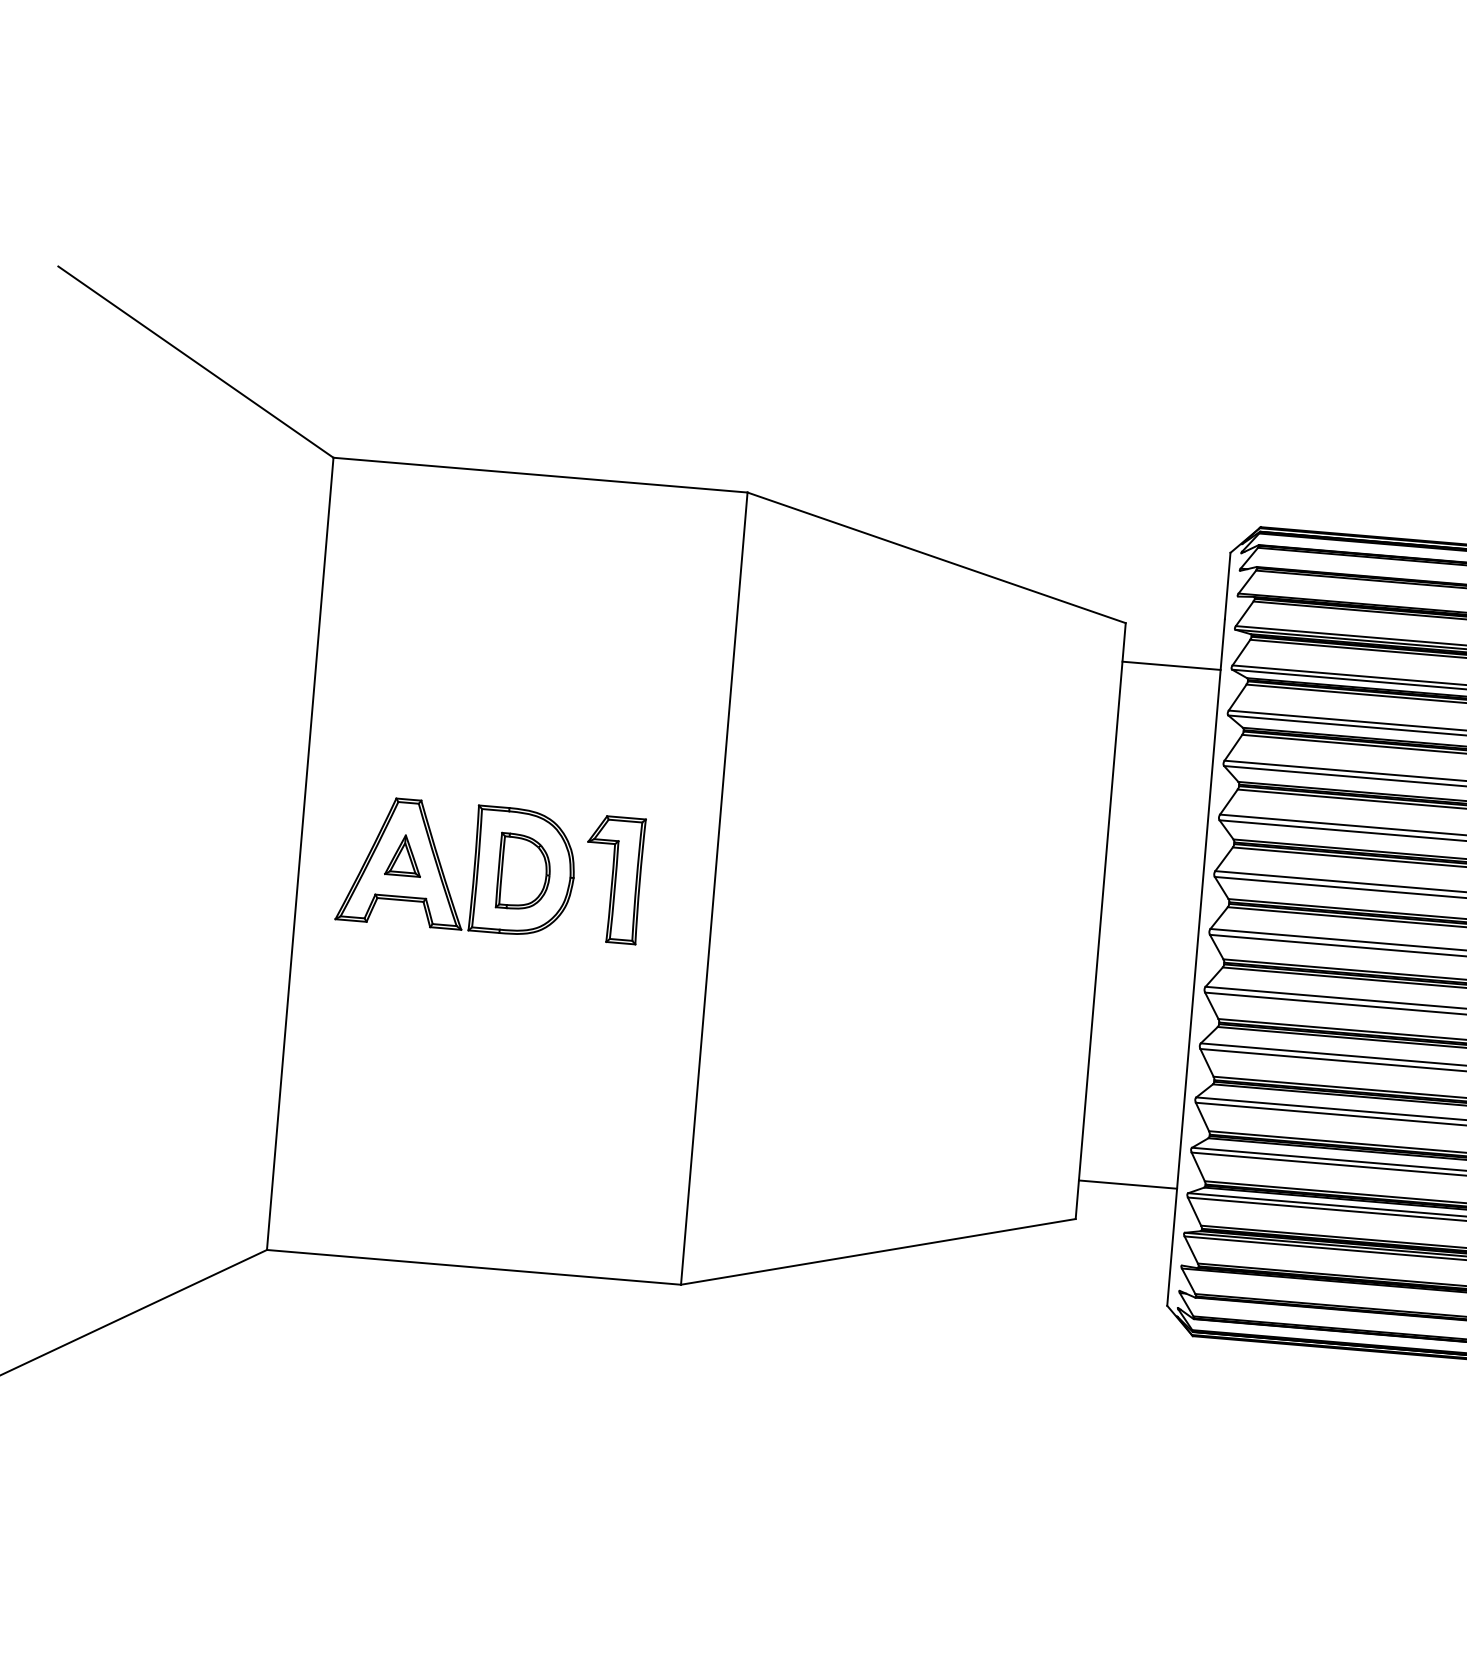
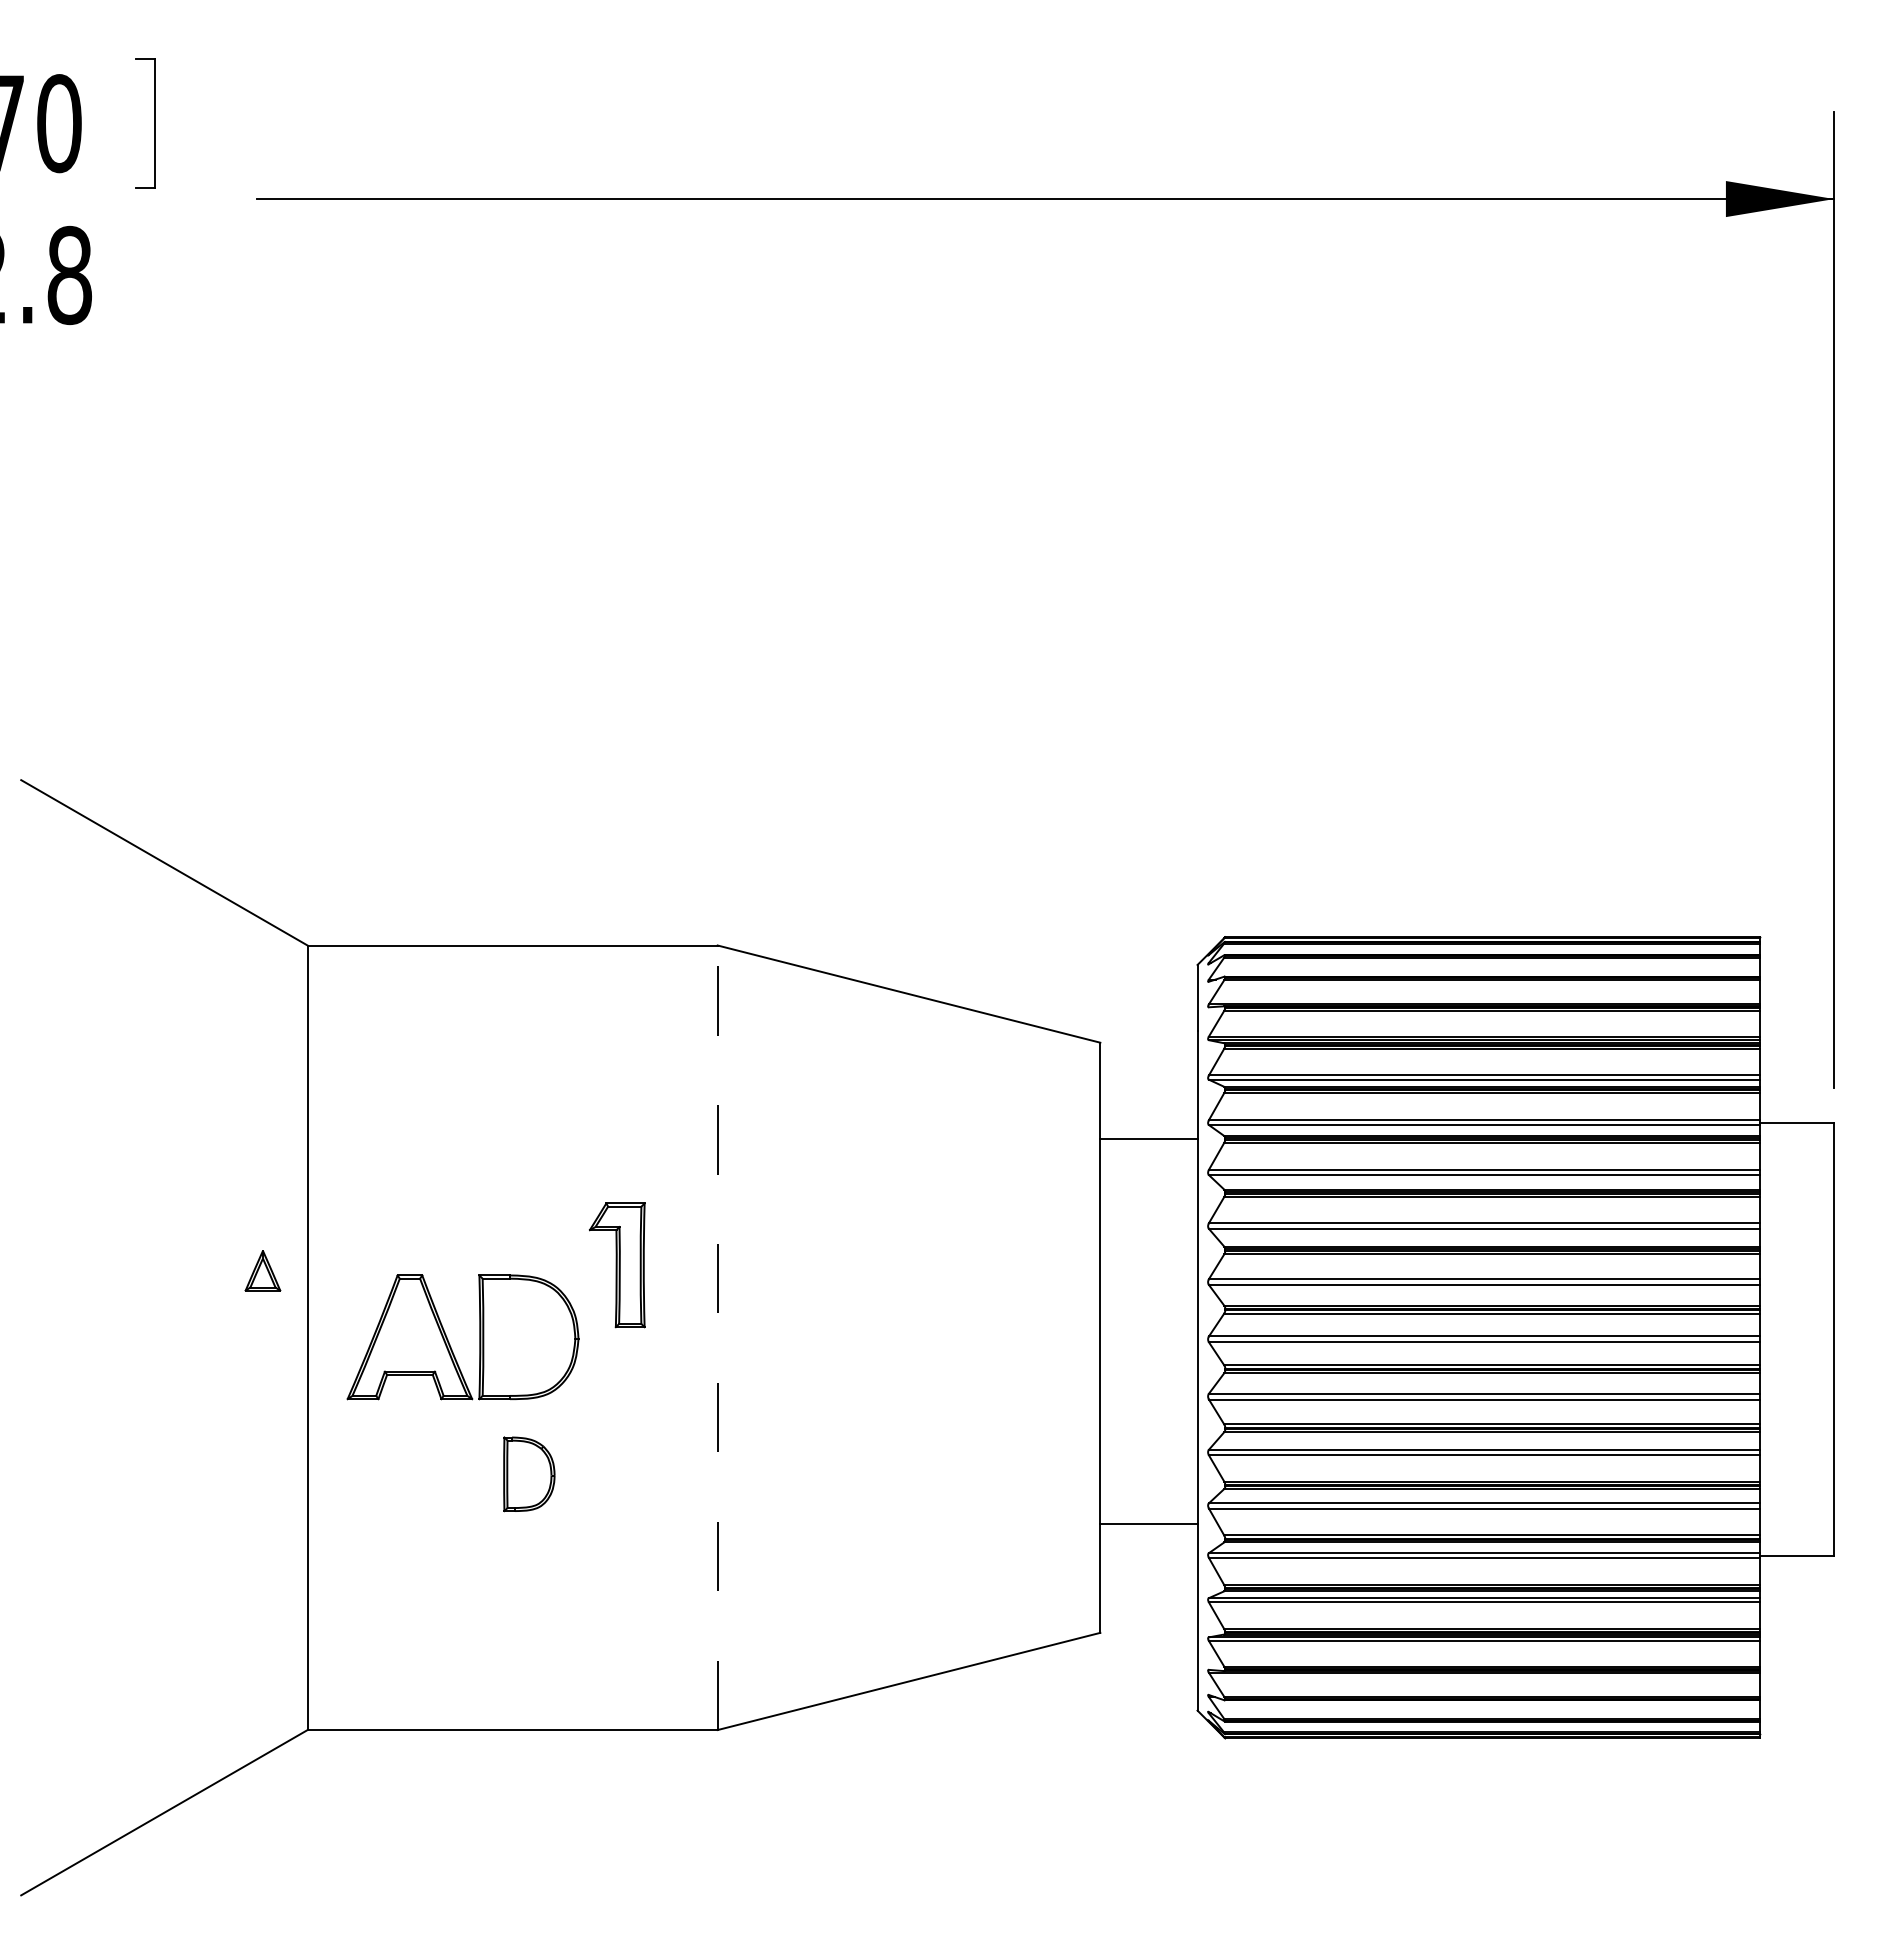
line: (1171, 665) -> (1148, 1138), moved
part: (403, 855) -> (262, 1270), moved
part: (524, 872) -> (529, 1474), moved
part: (613, 879) -> (617, 1265), moved
line: (714, 888) -> (717, 1337), solid -> dashed
line: (1127, 1184) -> (1148, 1523), moved

